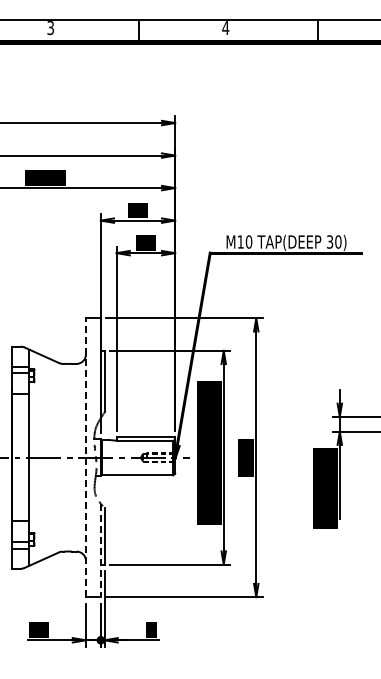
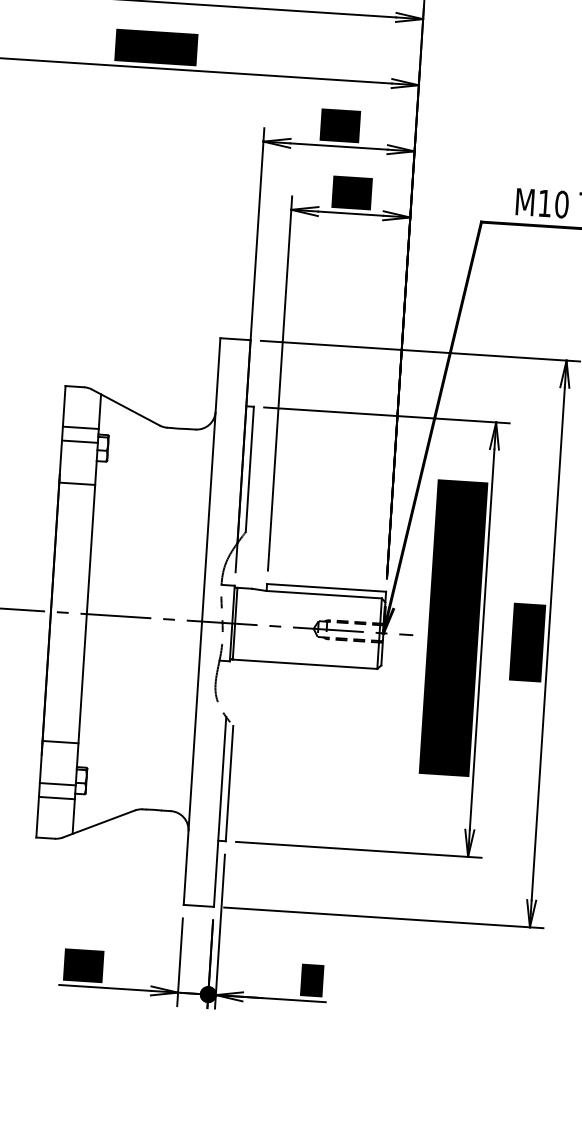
line: (85, 457) -> (201, 621), dashed -> solid
line: (100, 550) -> (219, 812), dashed -> solid

